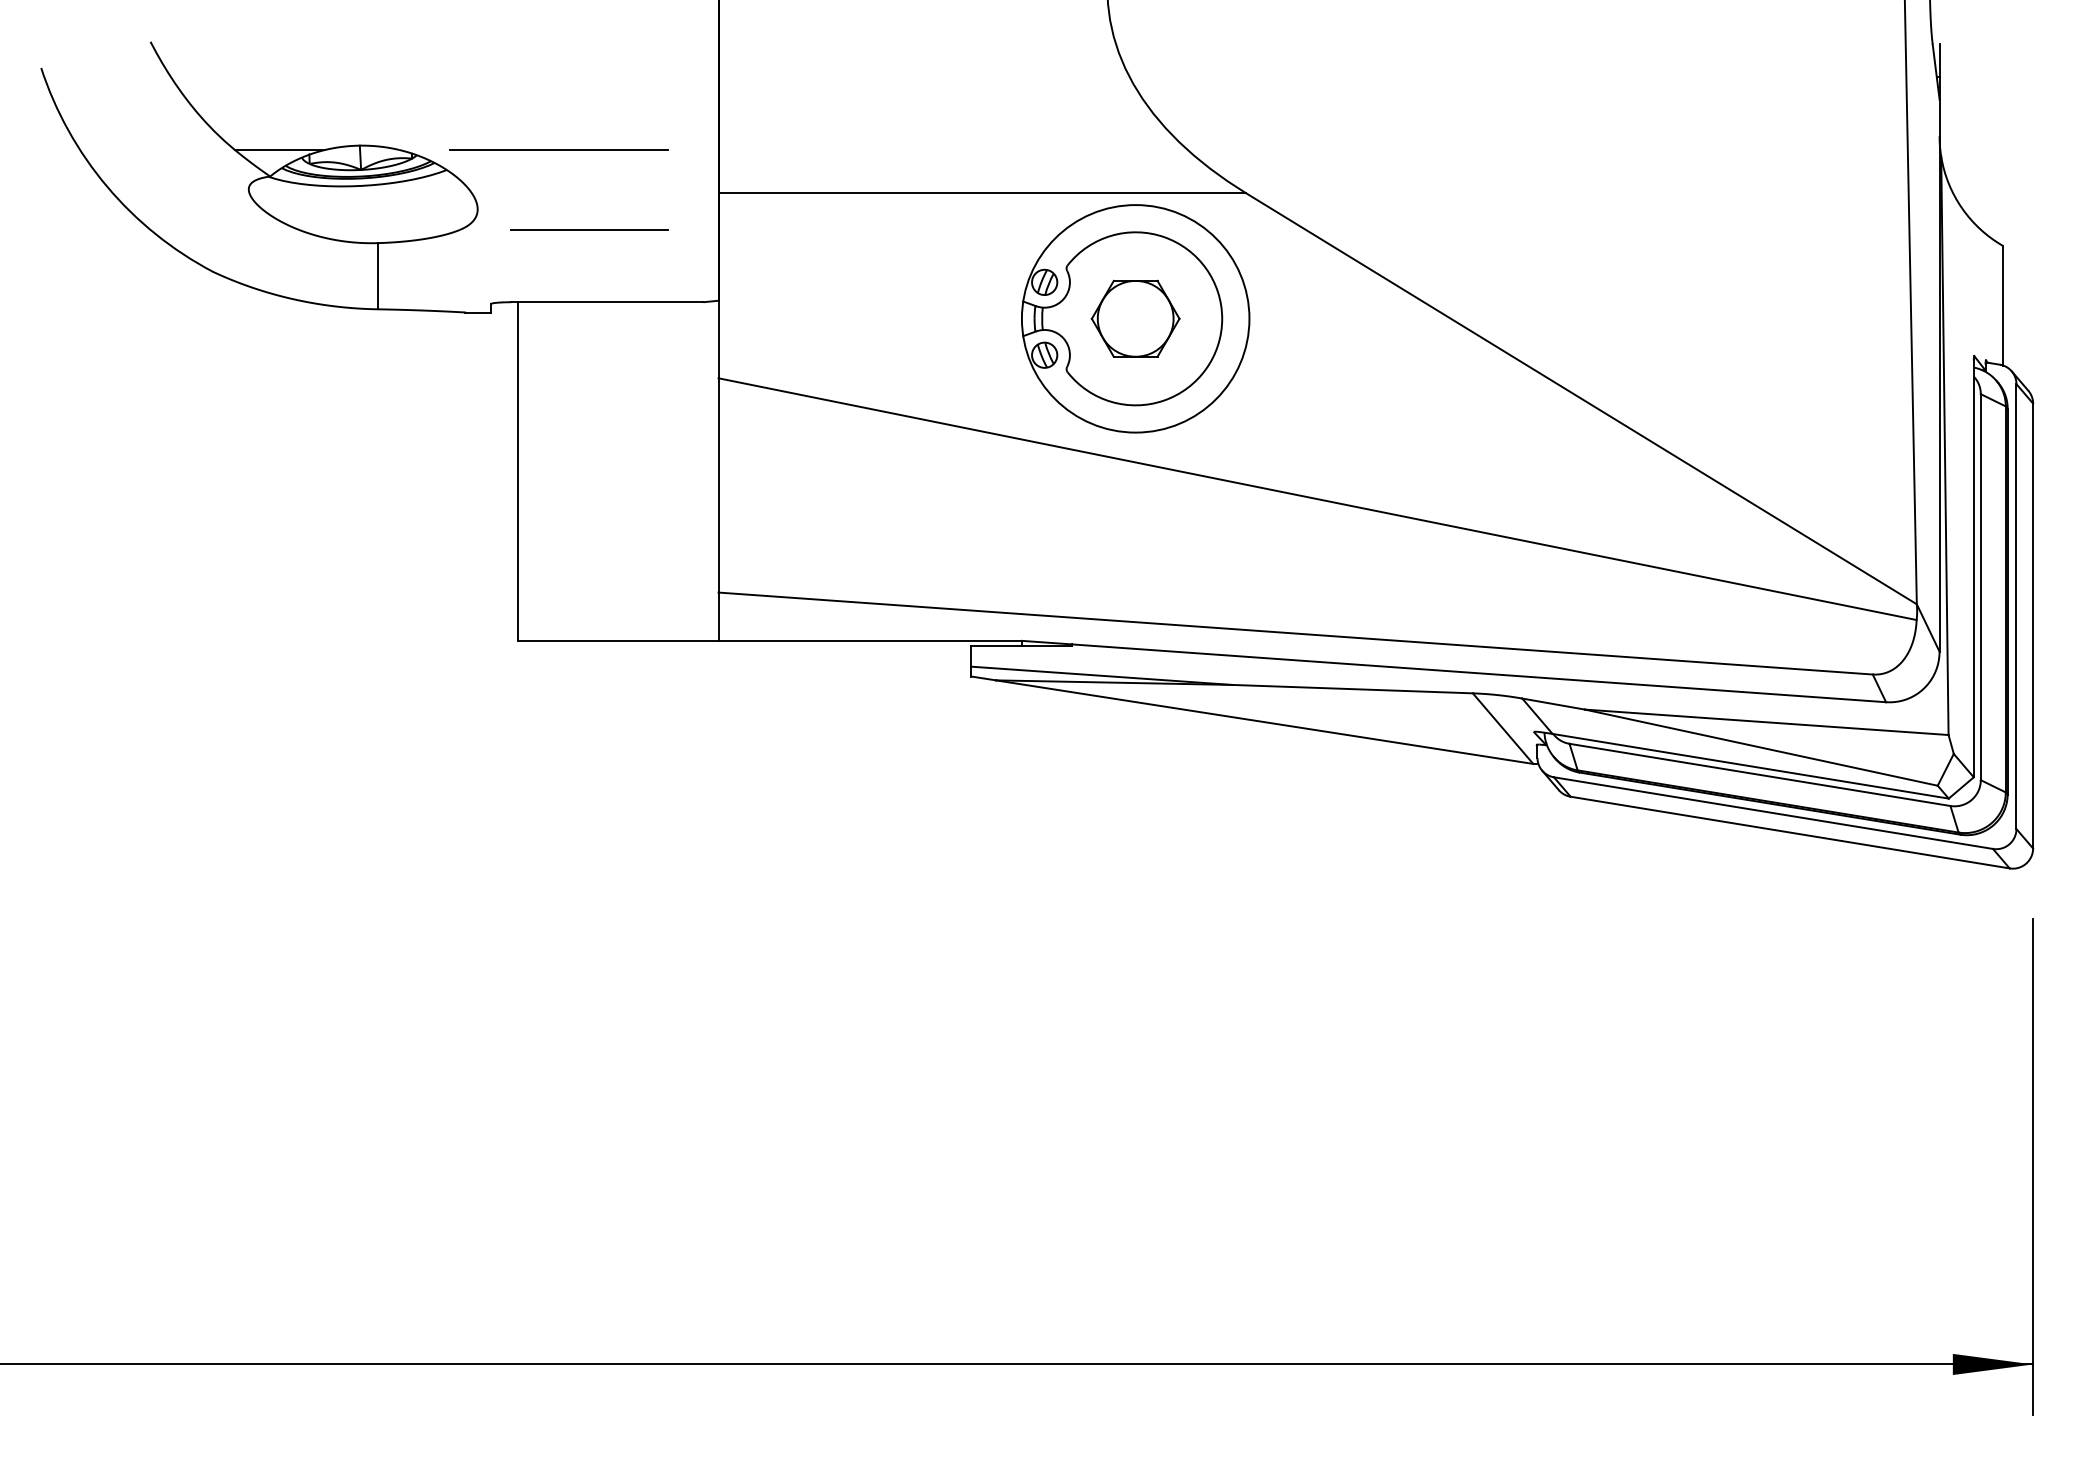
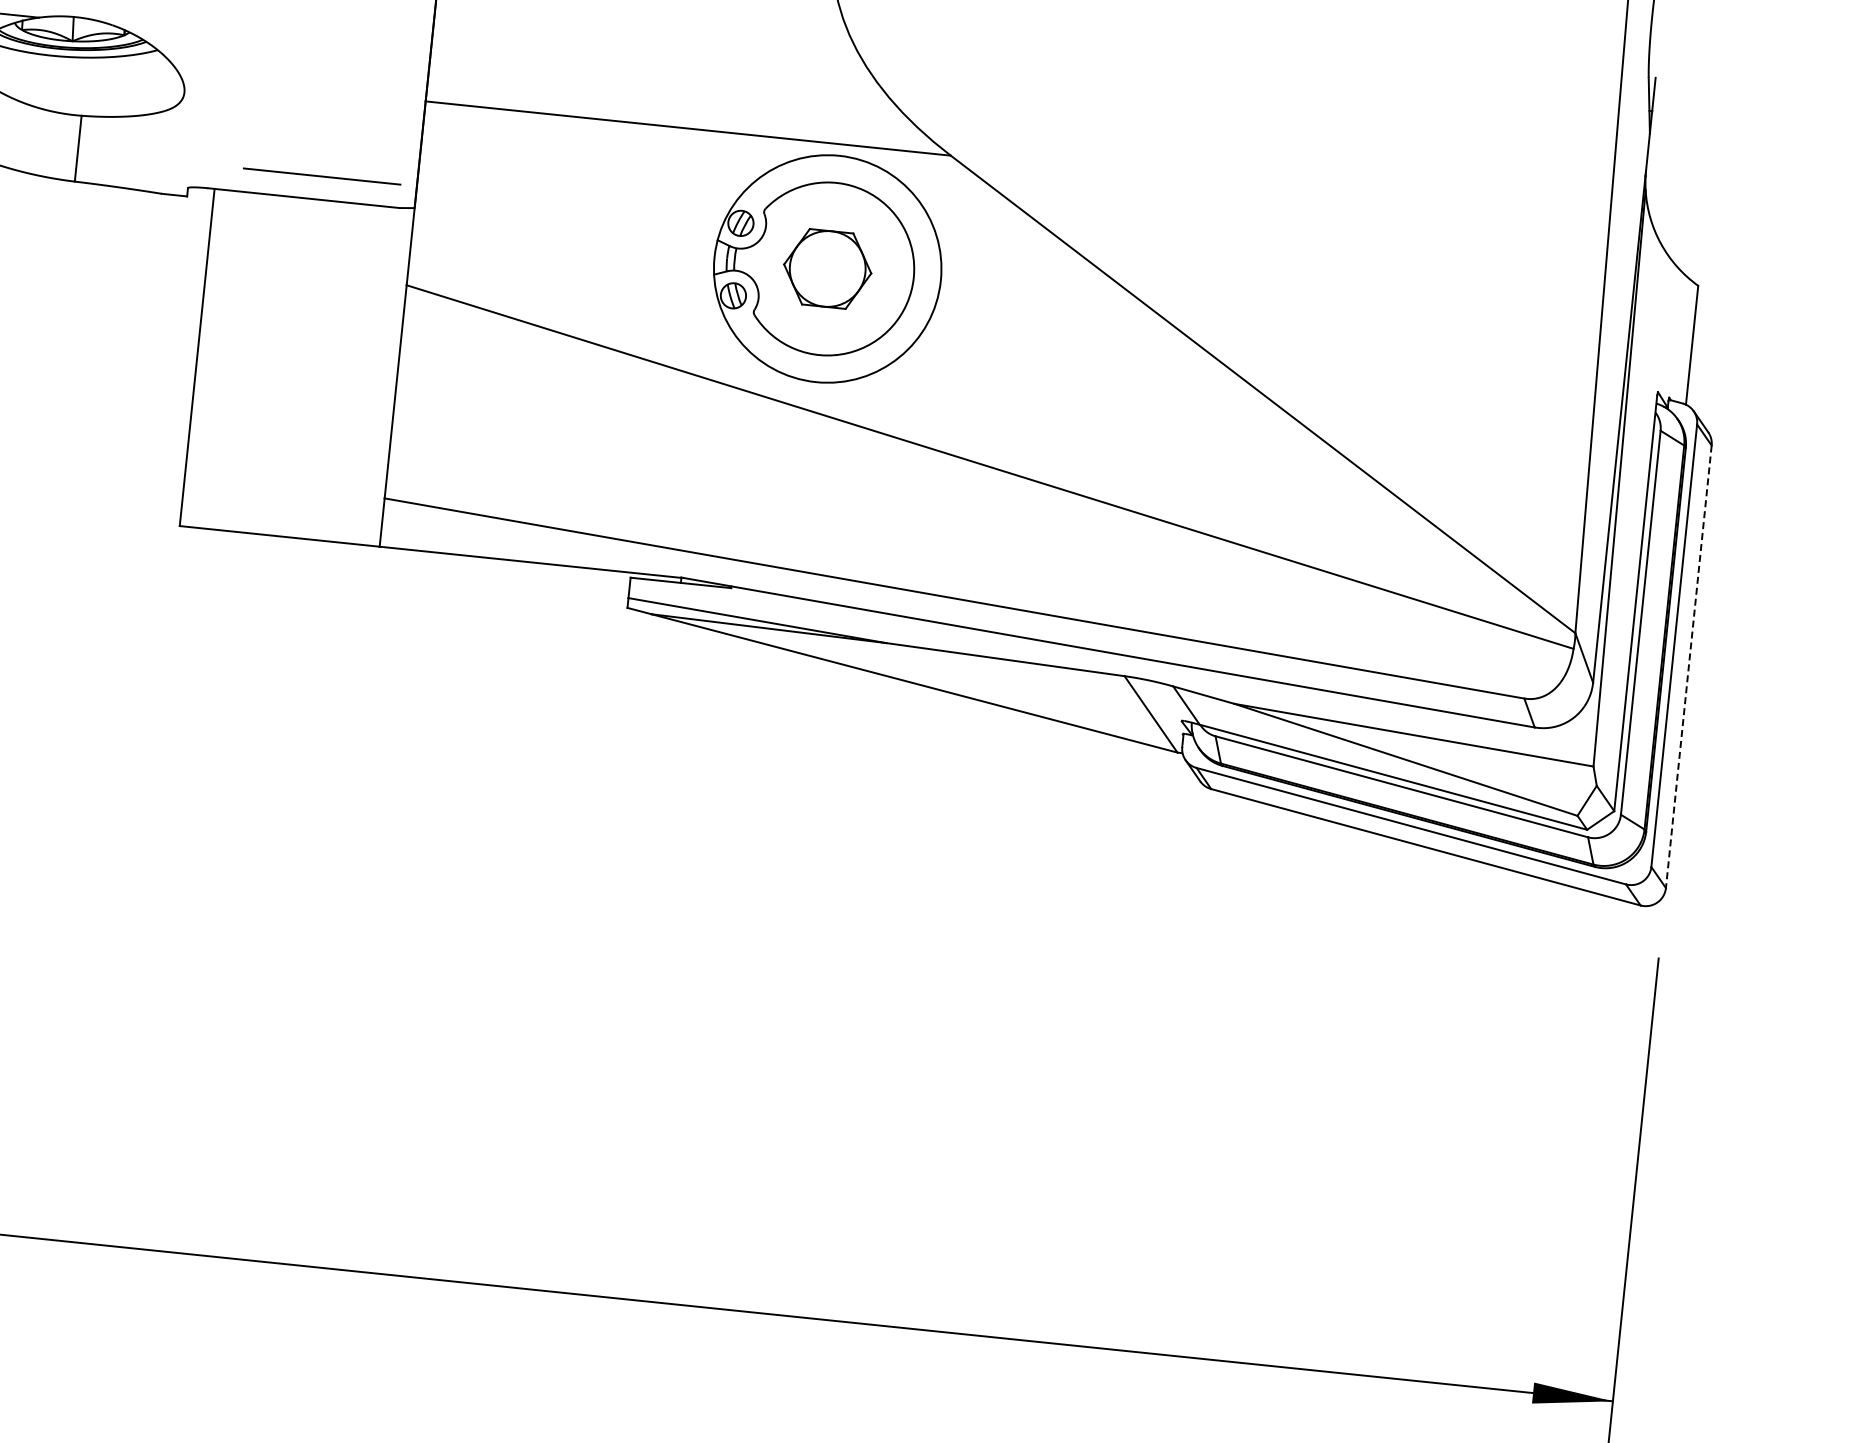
line: (558, 149) -> (270, 41), removed
line: (589, 229) -> (322, 176), moved
line: (2033, 626) -> (1689, 667), solid -> dashed

